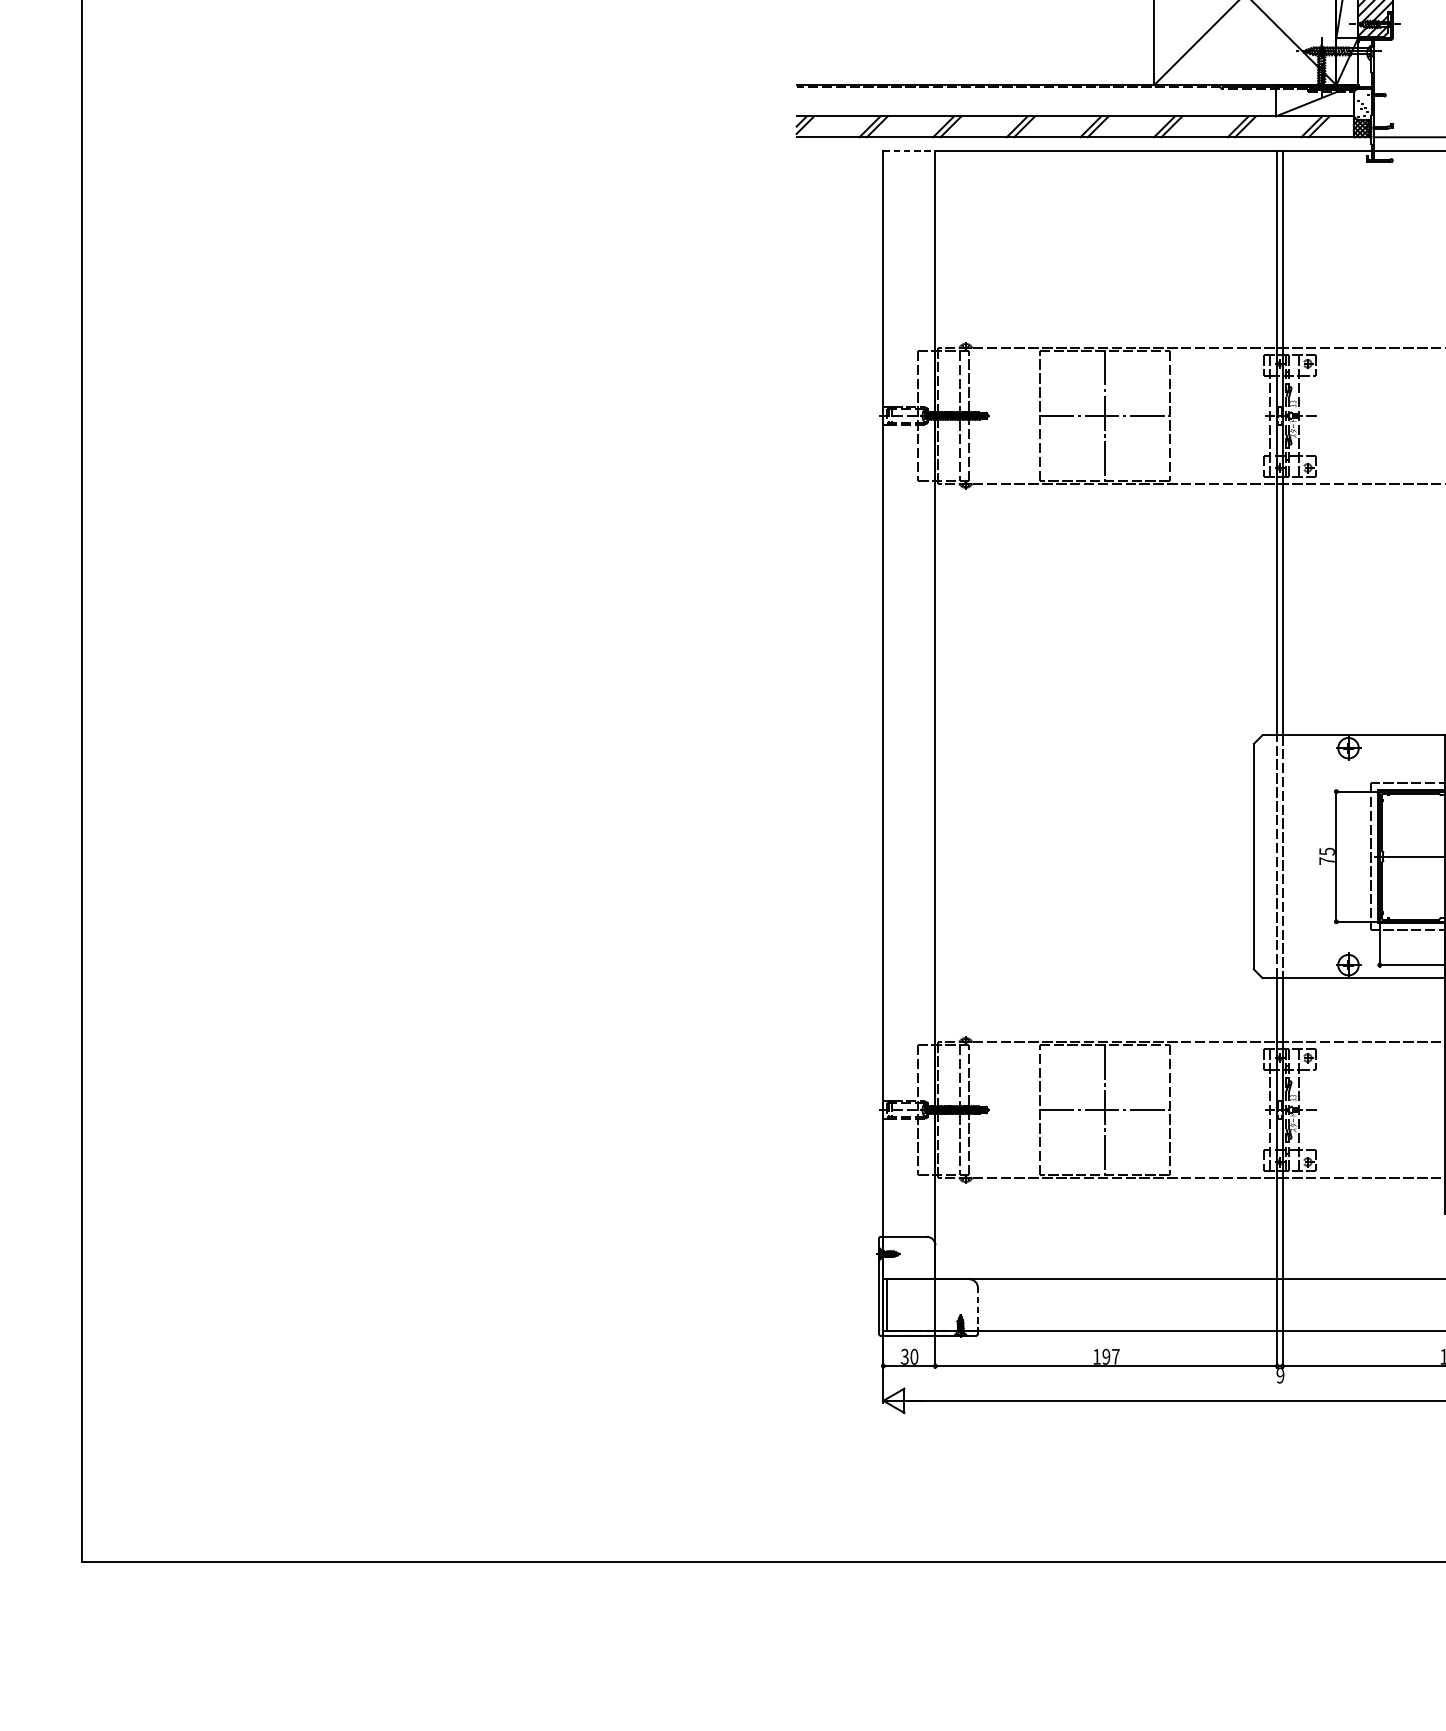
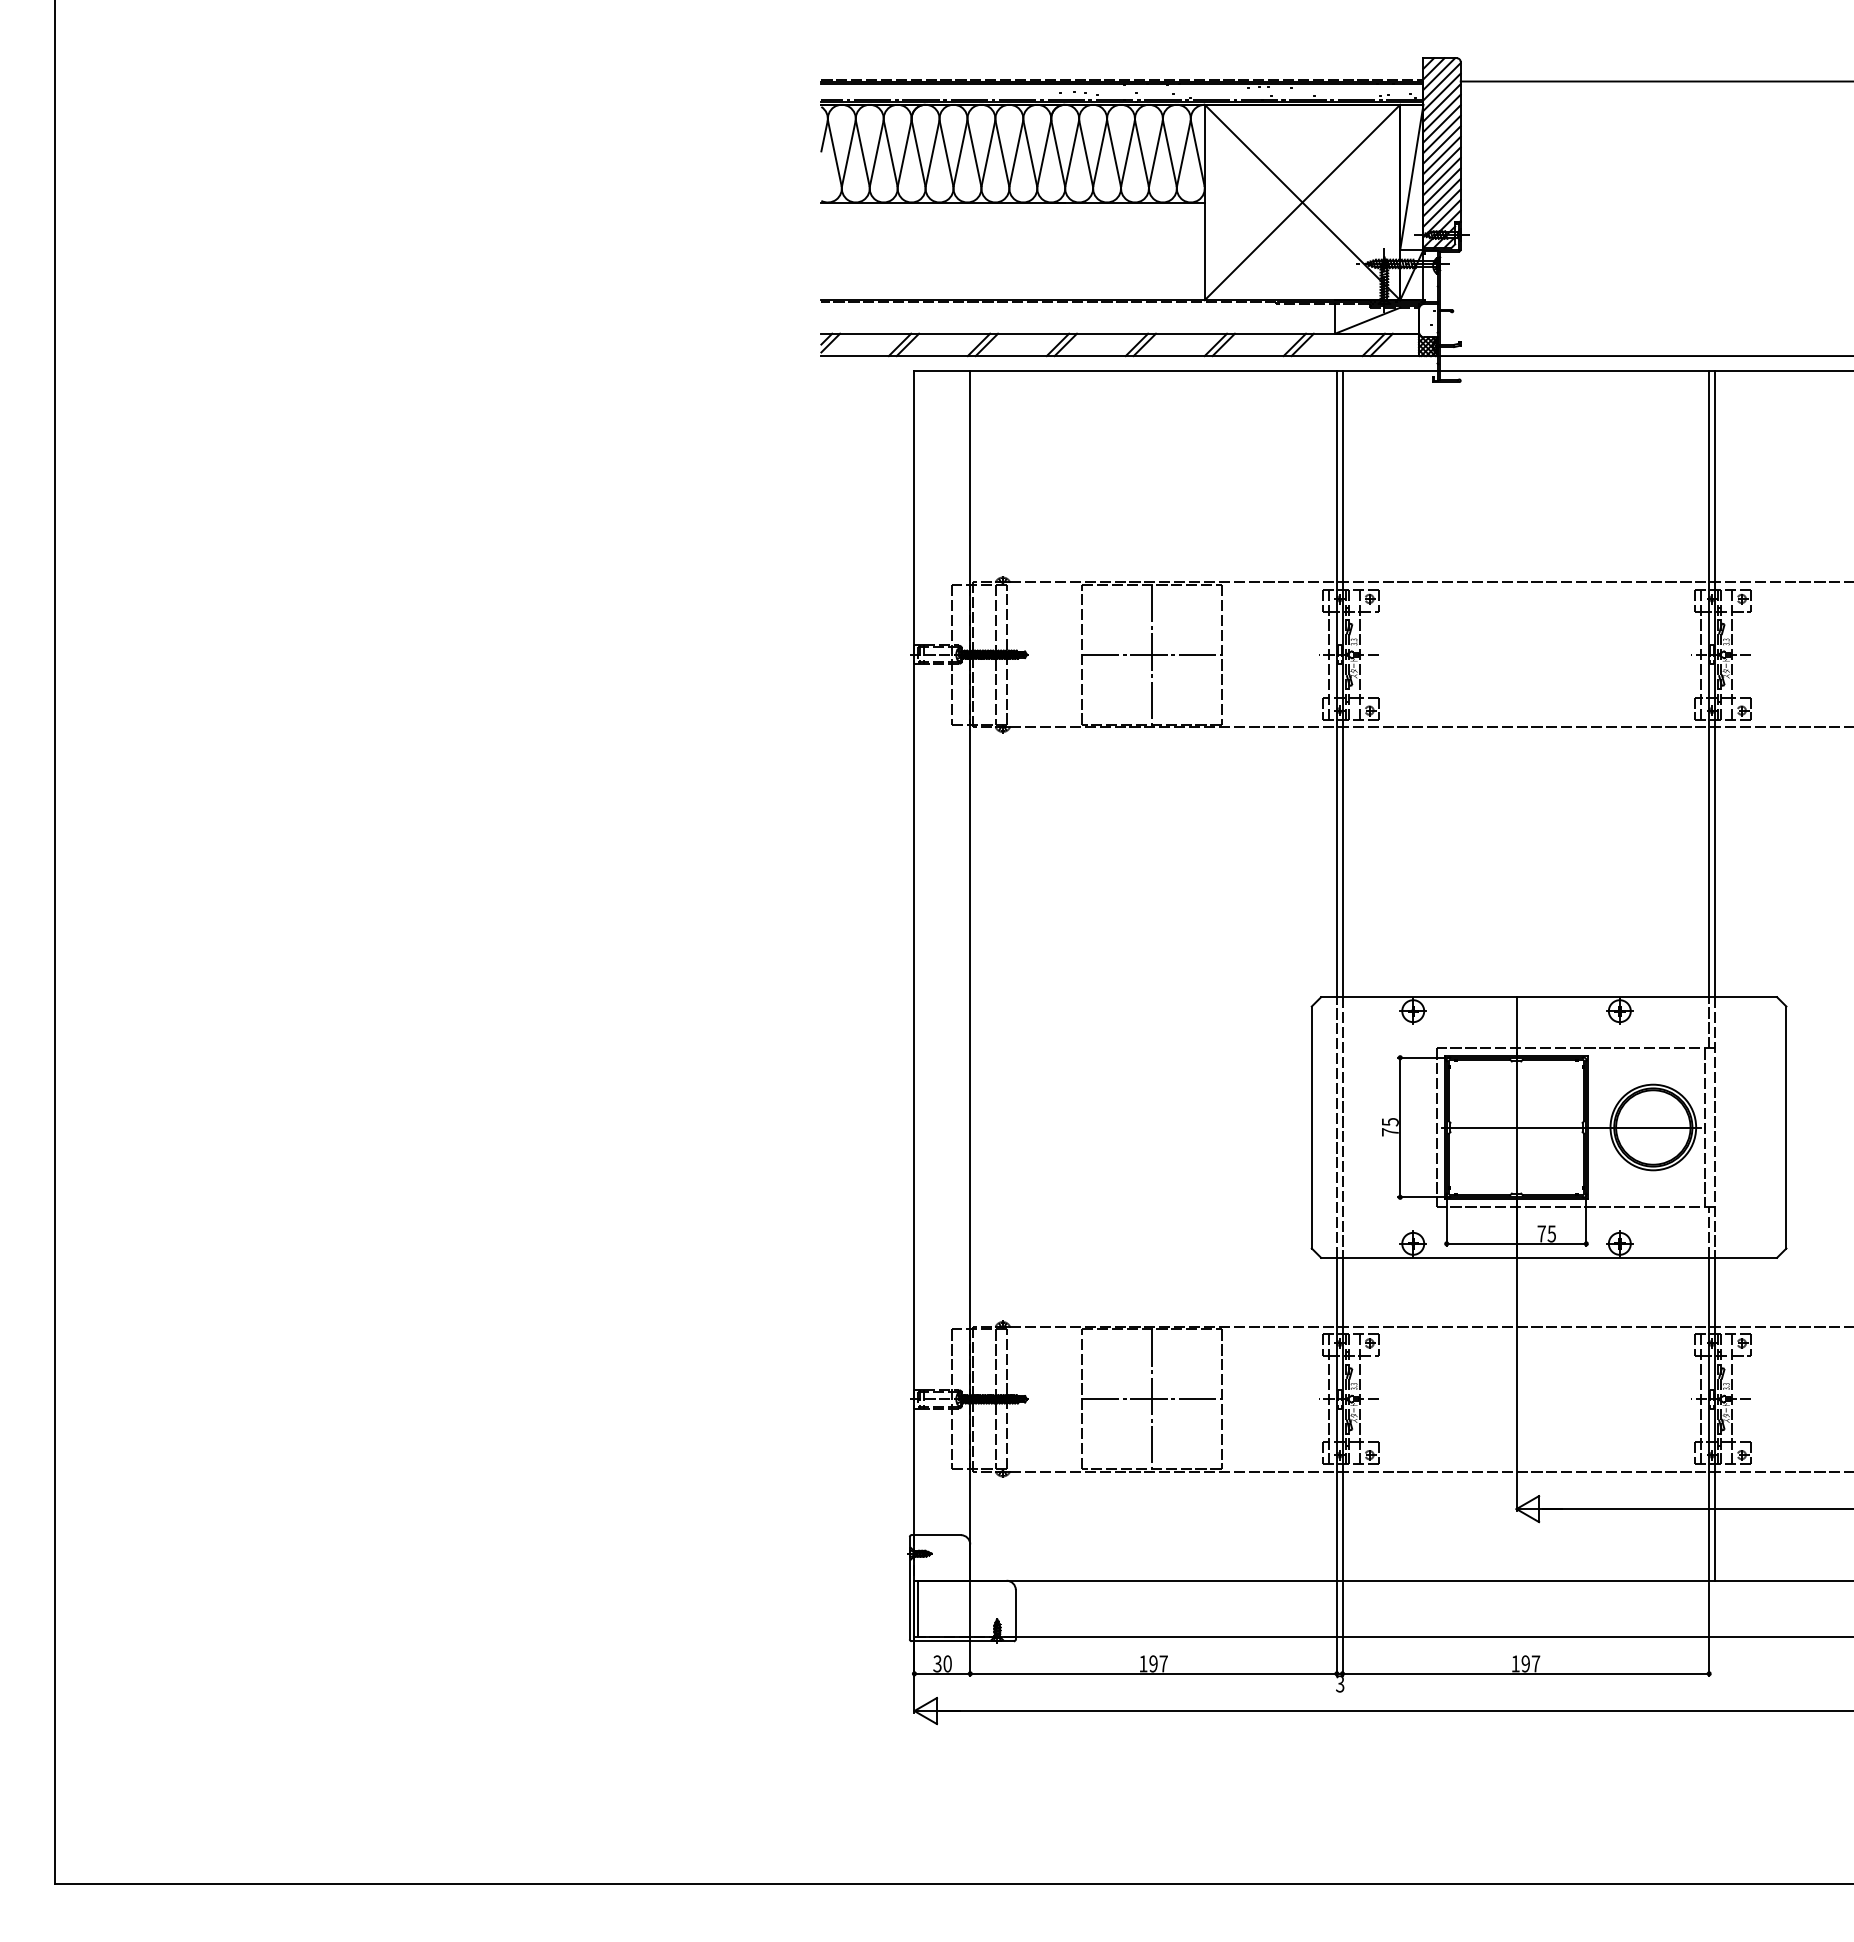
line: (909, 150) -> (942, 370), dashed -> solid
line: (977, 1310) -> (1015, 1614), dashed -> solid
text: (1280, 1376) -> (1340, 1684), 9 -> 3

